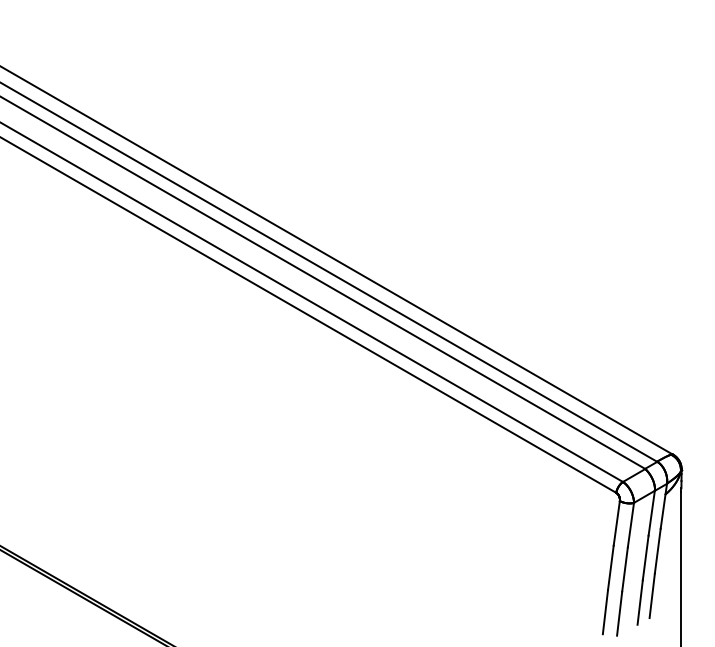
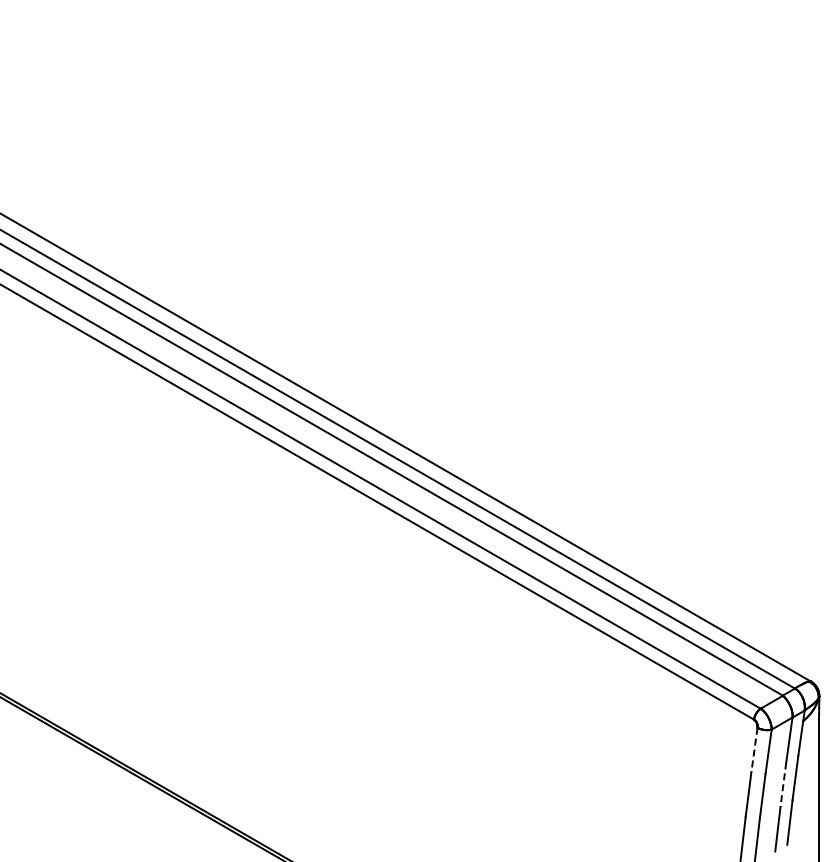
line: (616, 523) -> (754, 750), solid -> dashed
line: (645, 557) -> (783, 784), solid -> dashed

